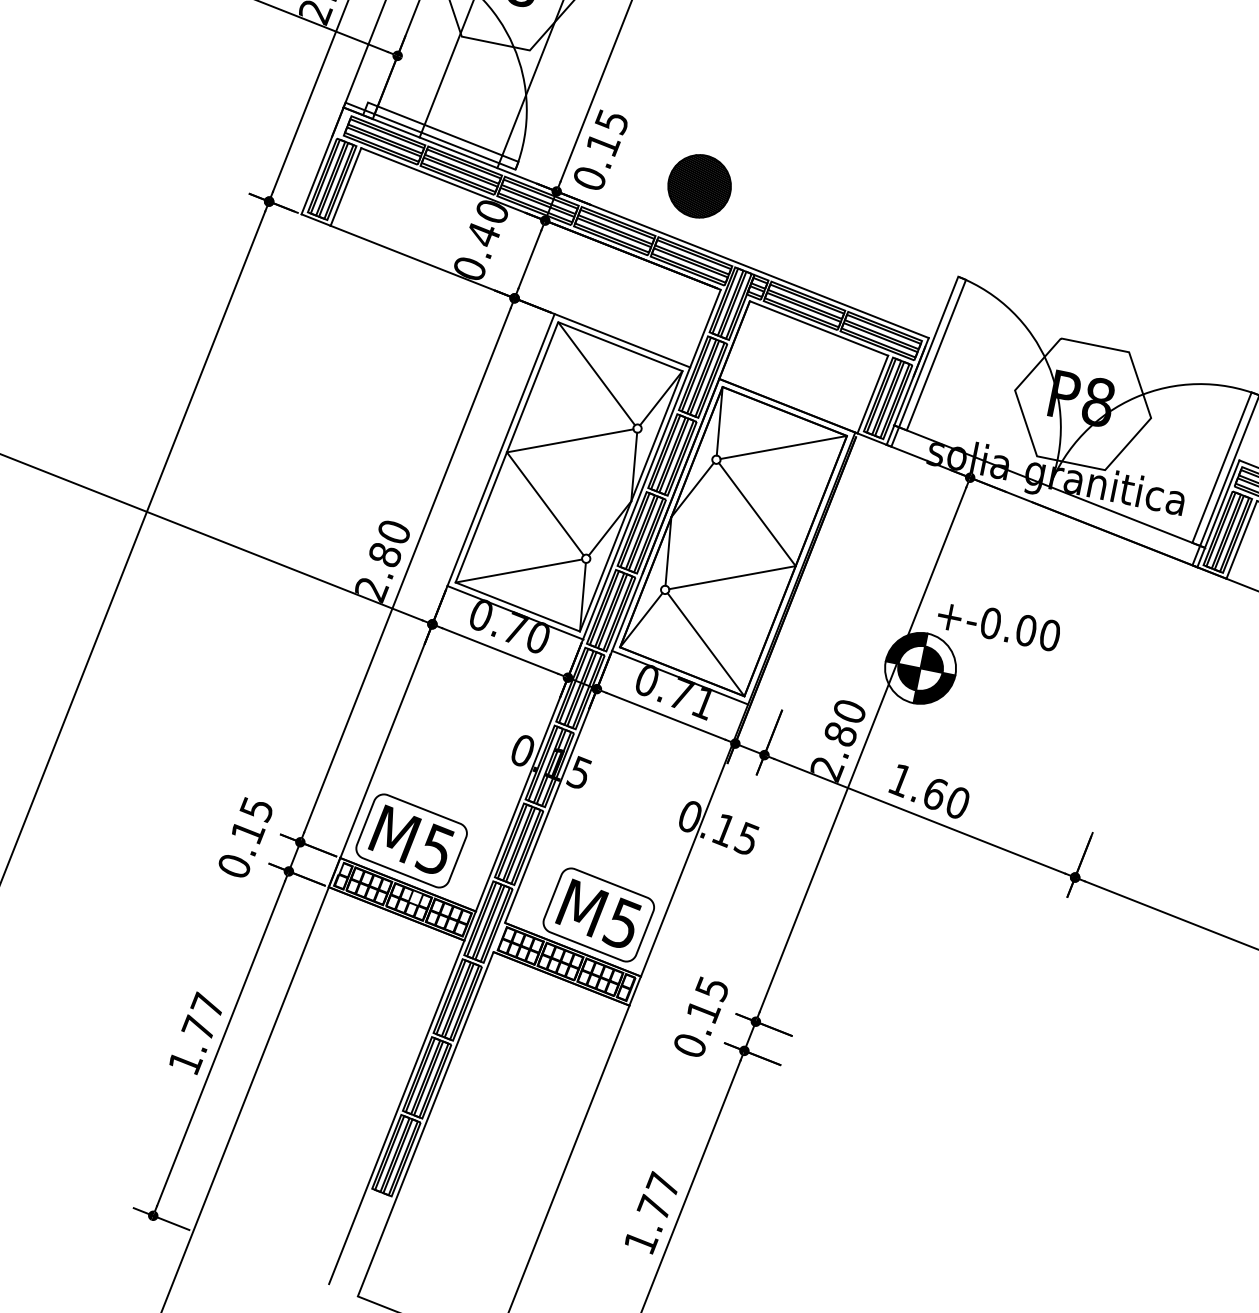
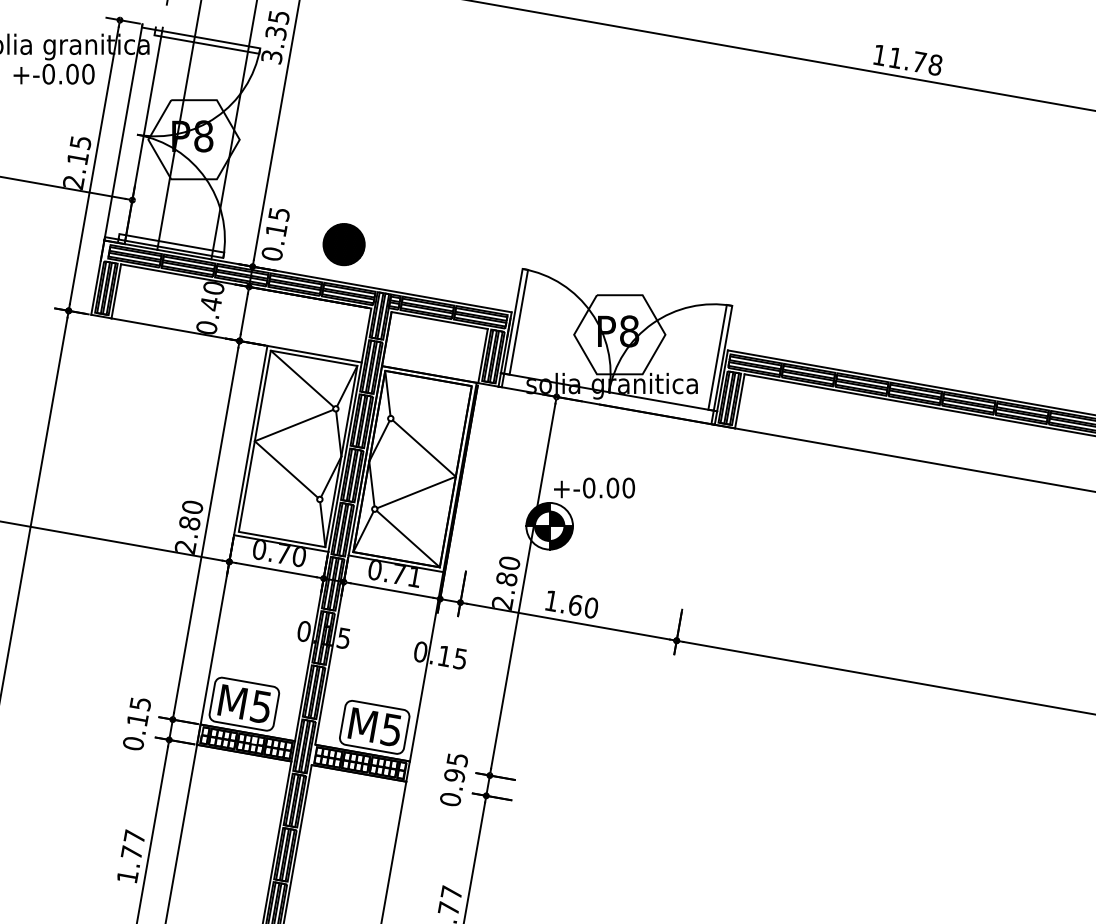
line: (783, 446) -> (432, 401), removed
line: (518, 569) -> (277, 515), removed
text: (703, 1010) -> (454, 775), 0.15 -> 0.95

